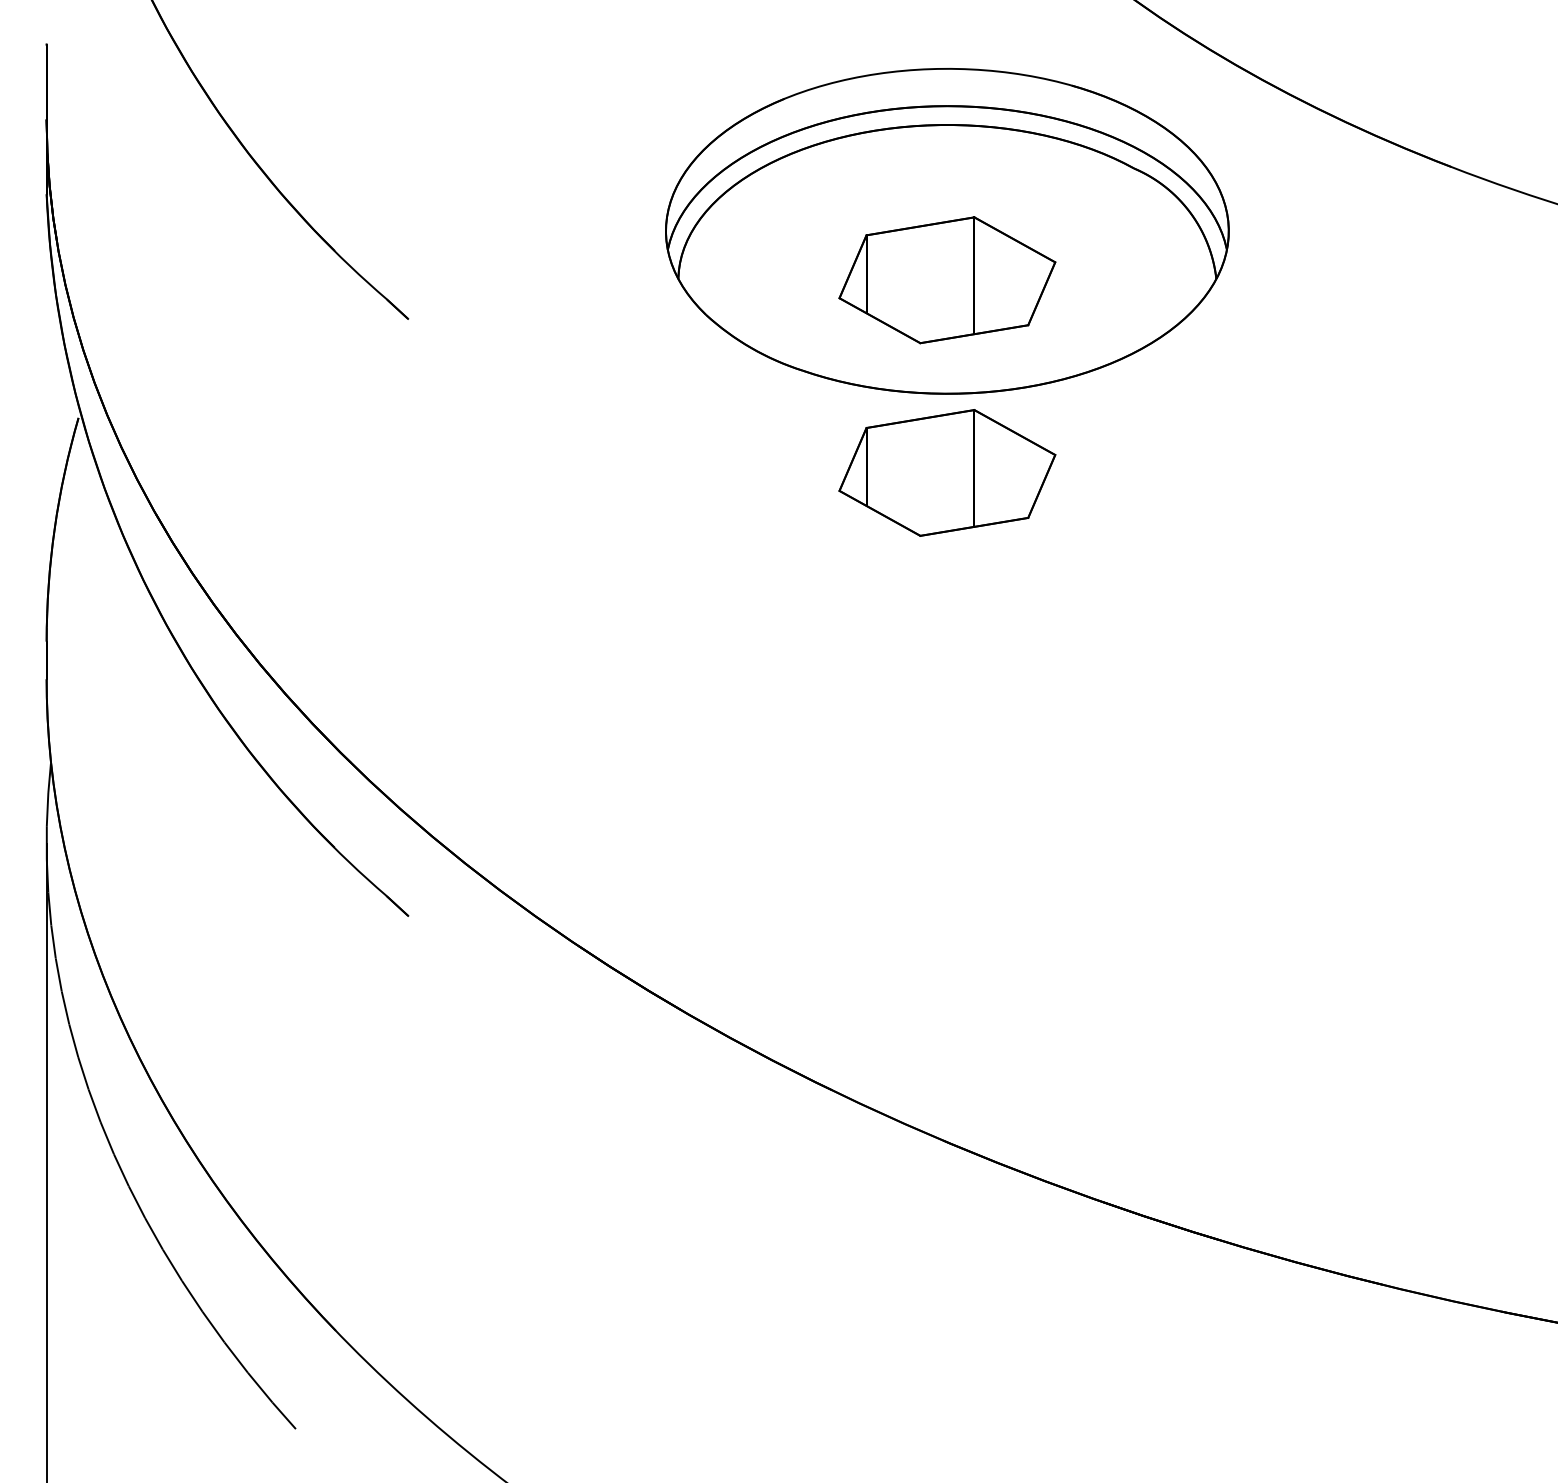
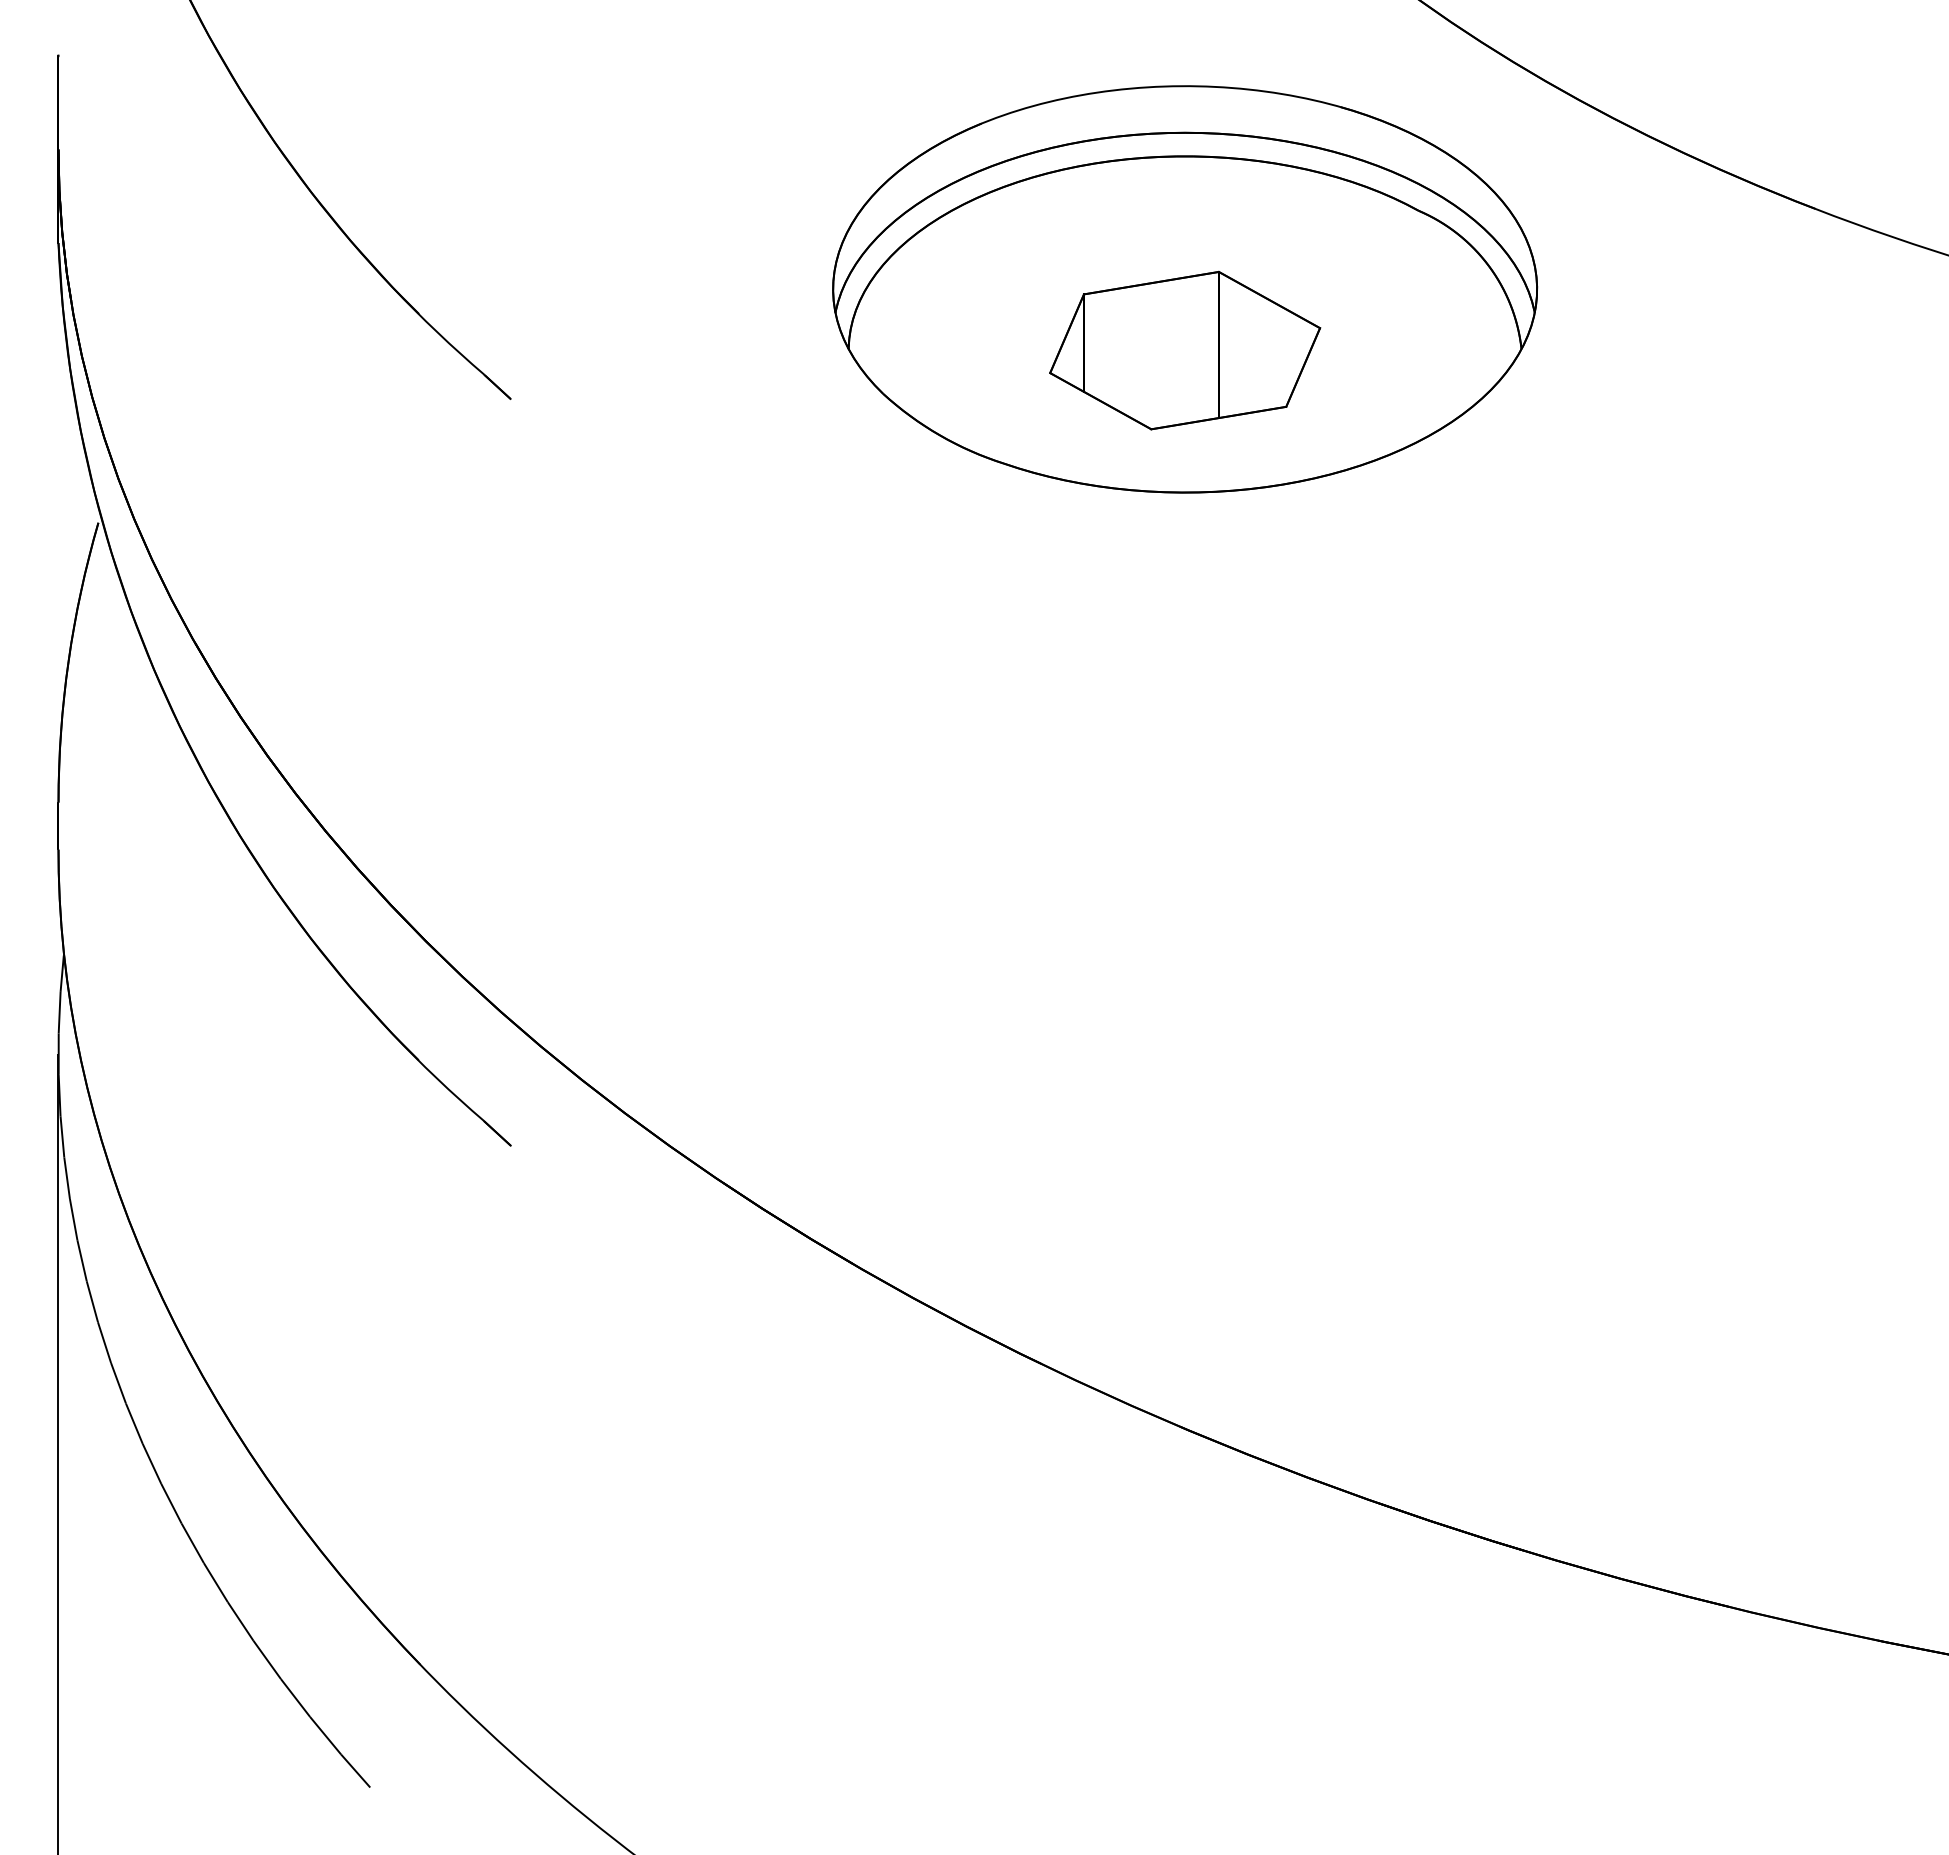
part: (947, 472) -> (1185, 591), removed

